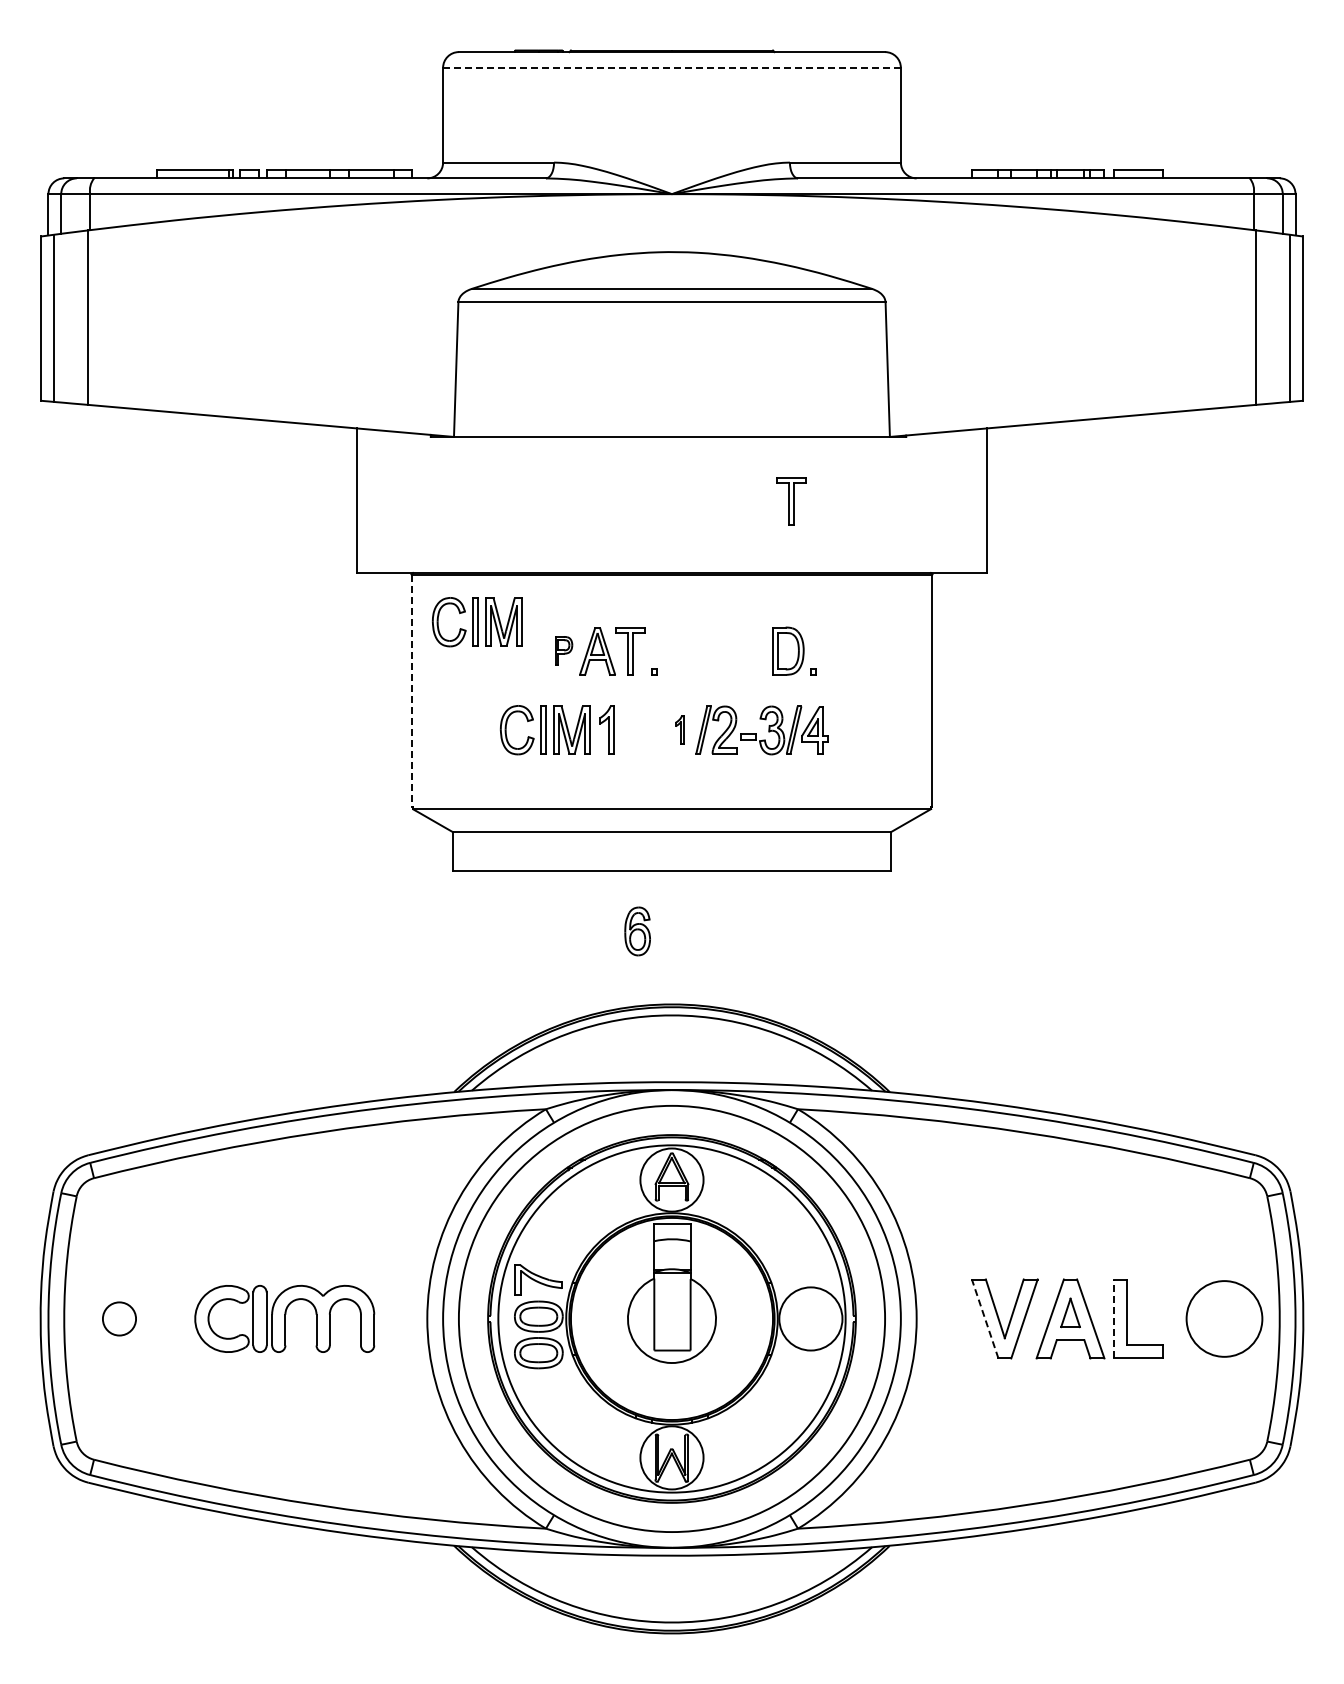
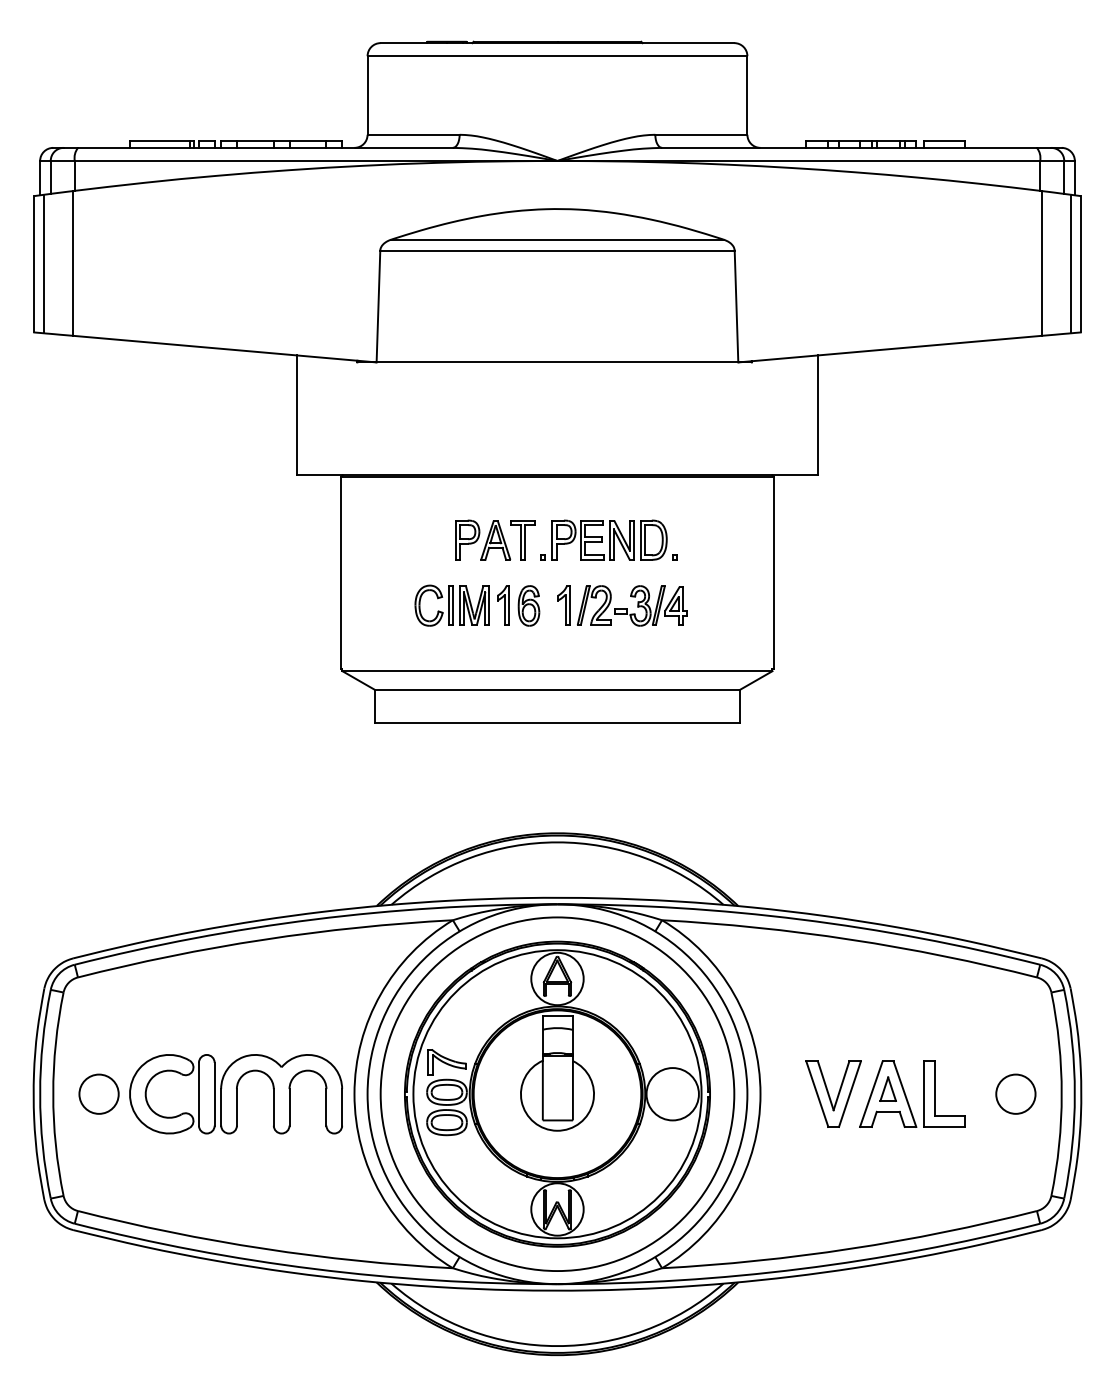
line: (672, 67) -> (557, 55), dashed -> solid
part: (791, 501) -> (656, 415), removed
part: (476, 622) -> (395, 516), removed
part: (563, 650) -> (467, 539), size x1.67
part: (714, 650) -> (592, 539), added
line: (411, 691) -> (341, 573), dashed -> solid
part: (679, 729) -> (563, 605), size x1.67
part: (637, 931) -> (528, 605), moved
circle: (119, 1318) -> (99, 1093), size x1.43
part: (284, 1318) -> (235, 1093), size x1.43
line: (985, 1318) -> (817, 1093), dashed -> solid
line: (1113, 1318) -> (923, 1093), dashed -> solid
circle: (1224, 1318) -> (1015, 1093), size x0.62

